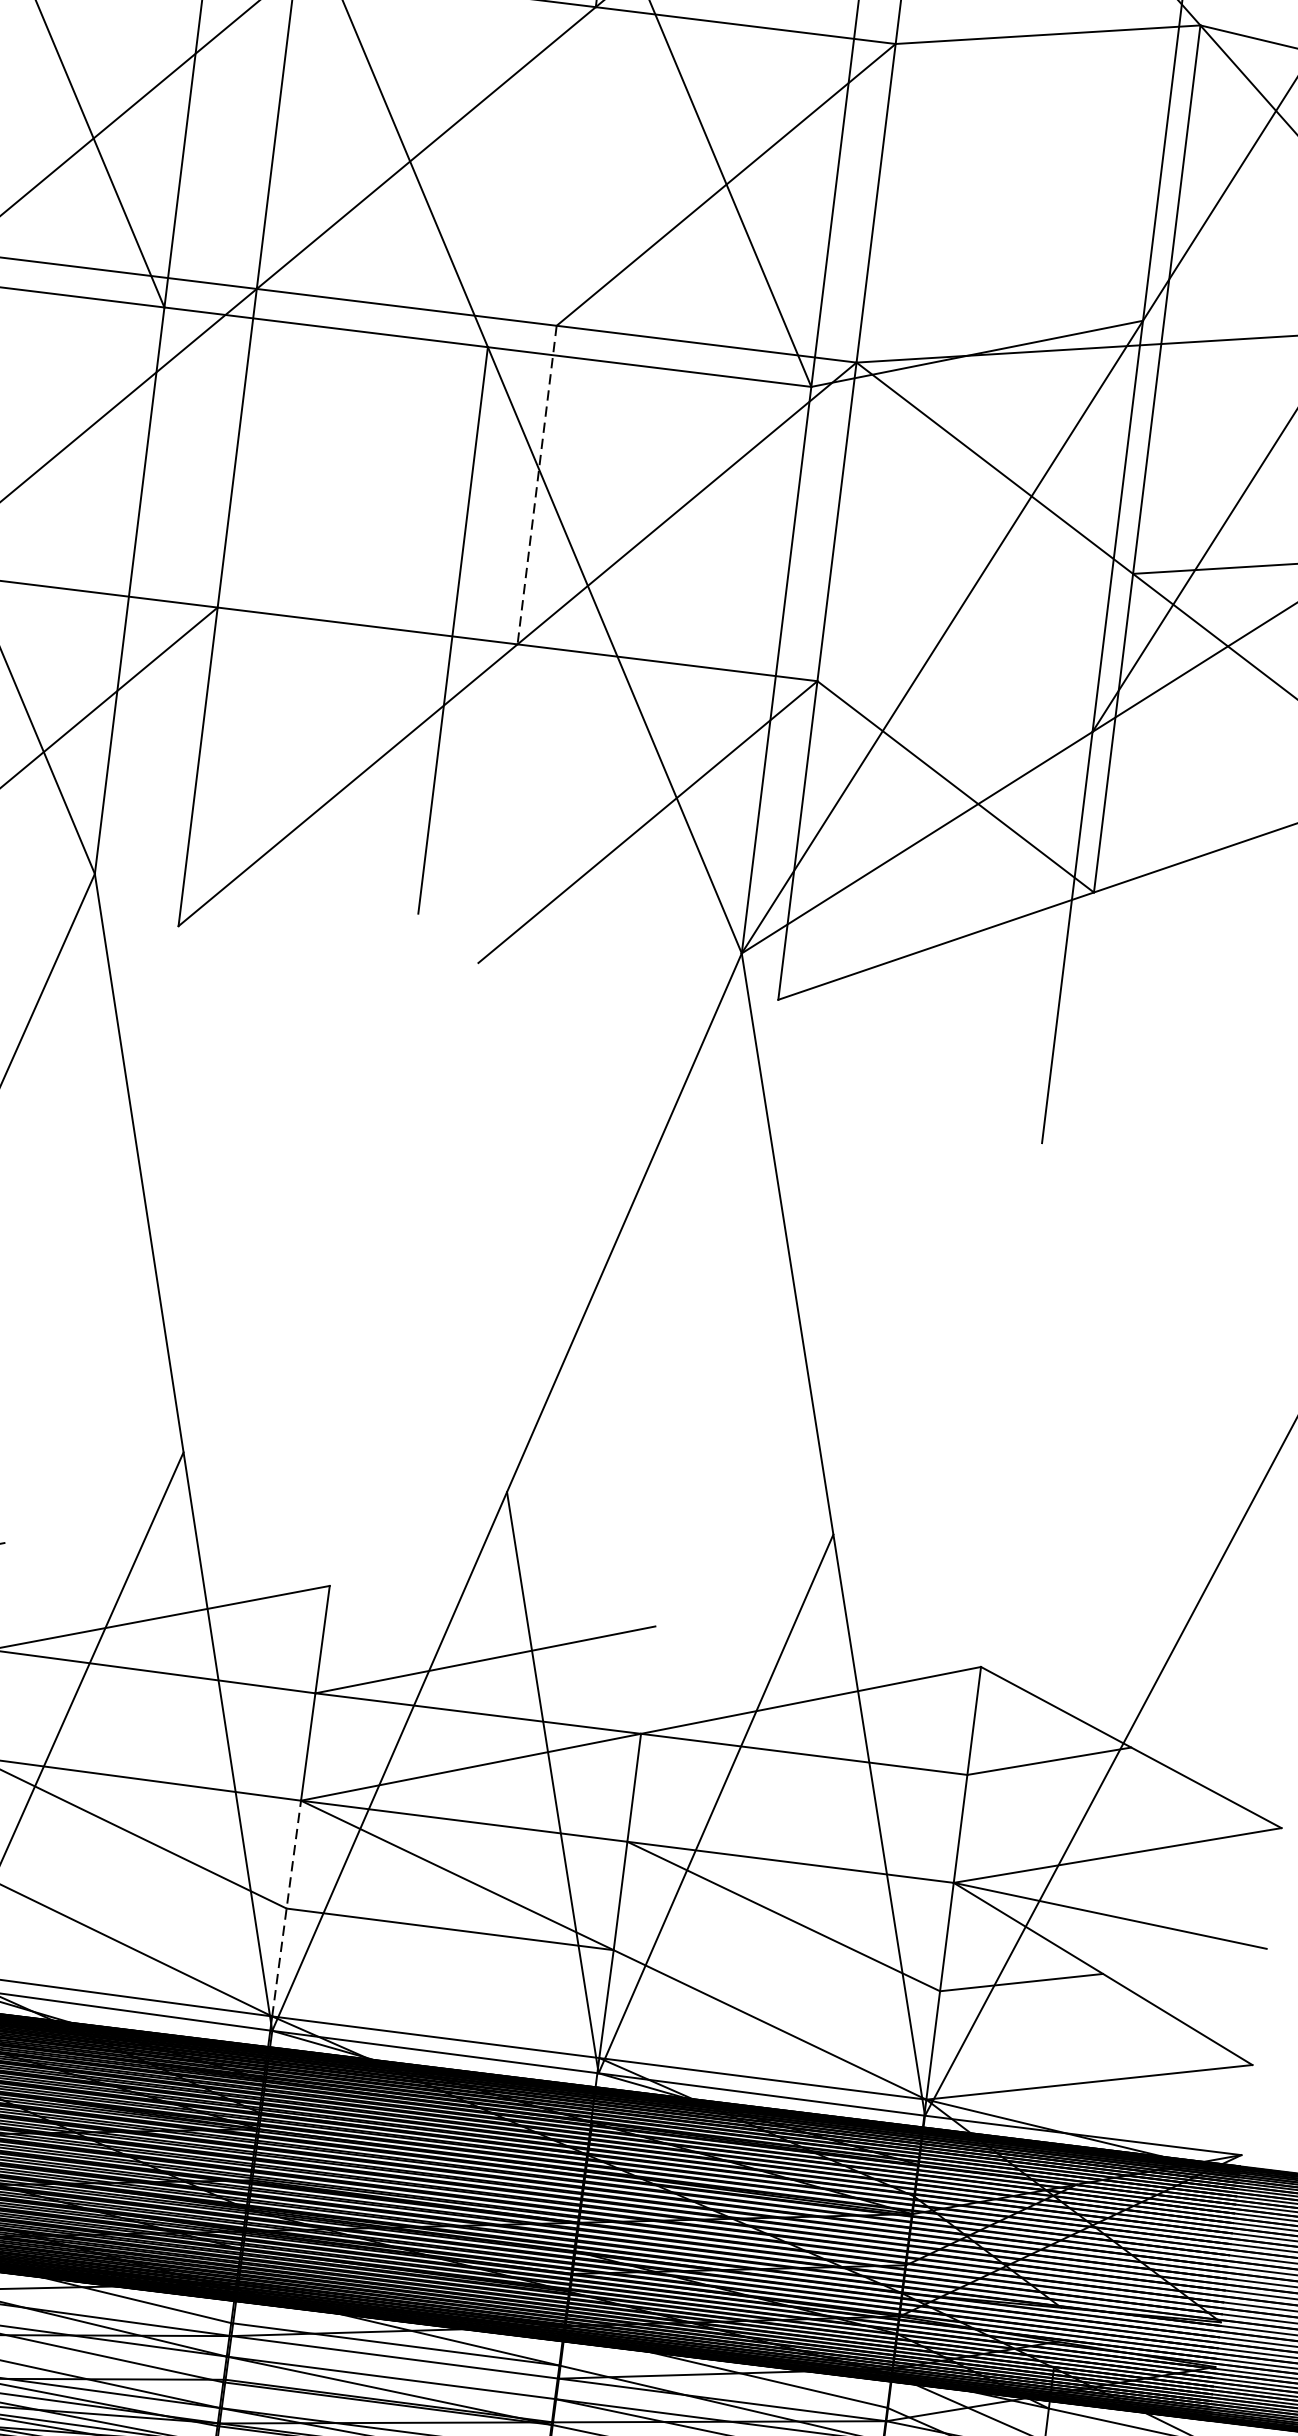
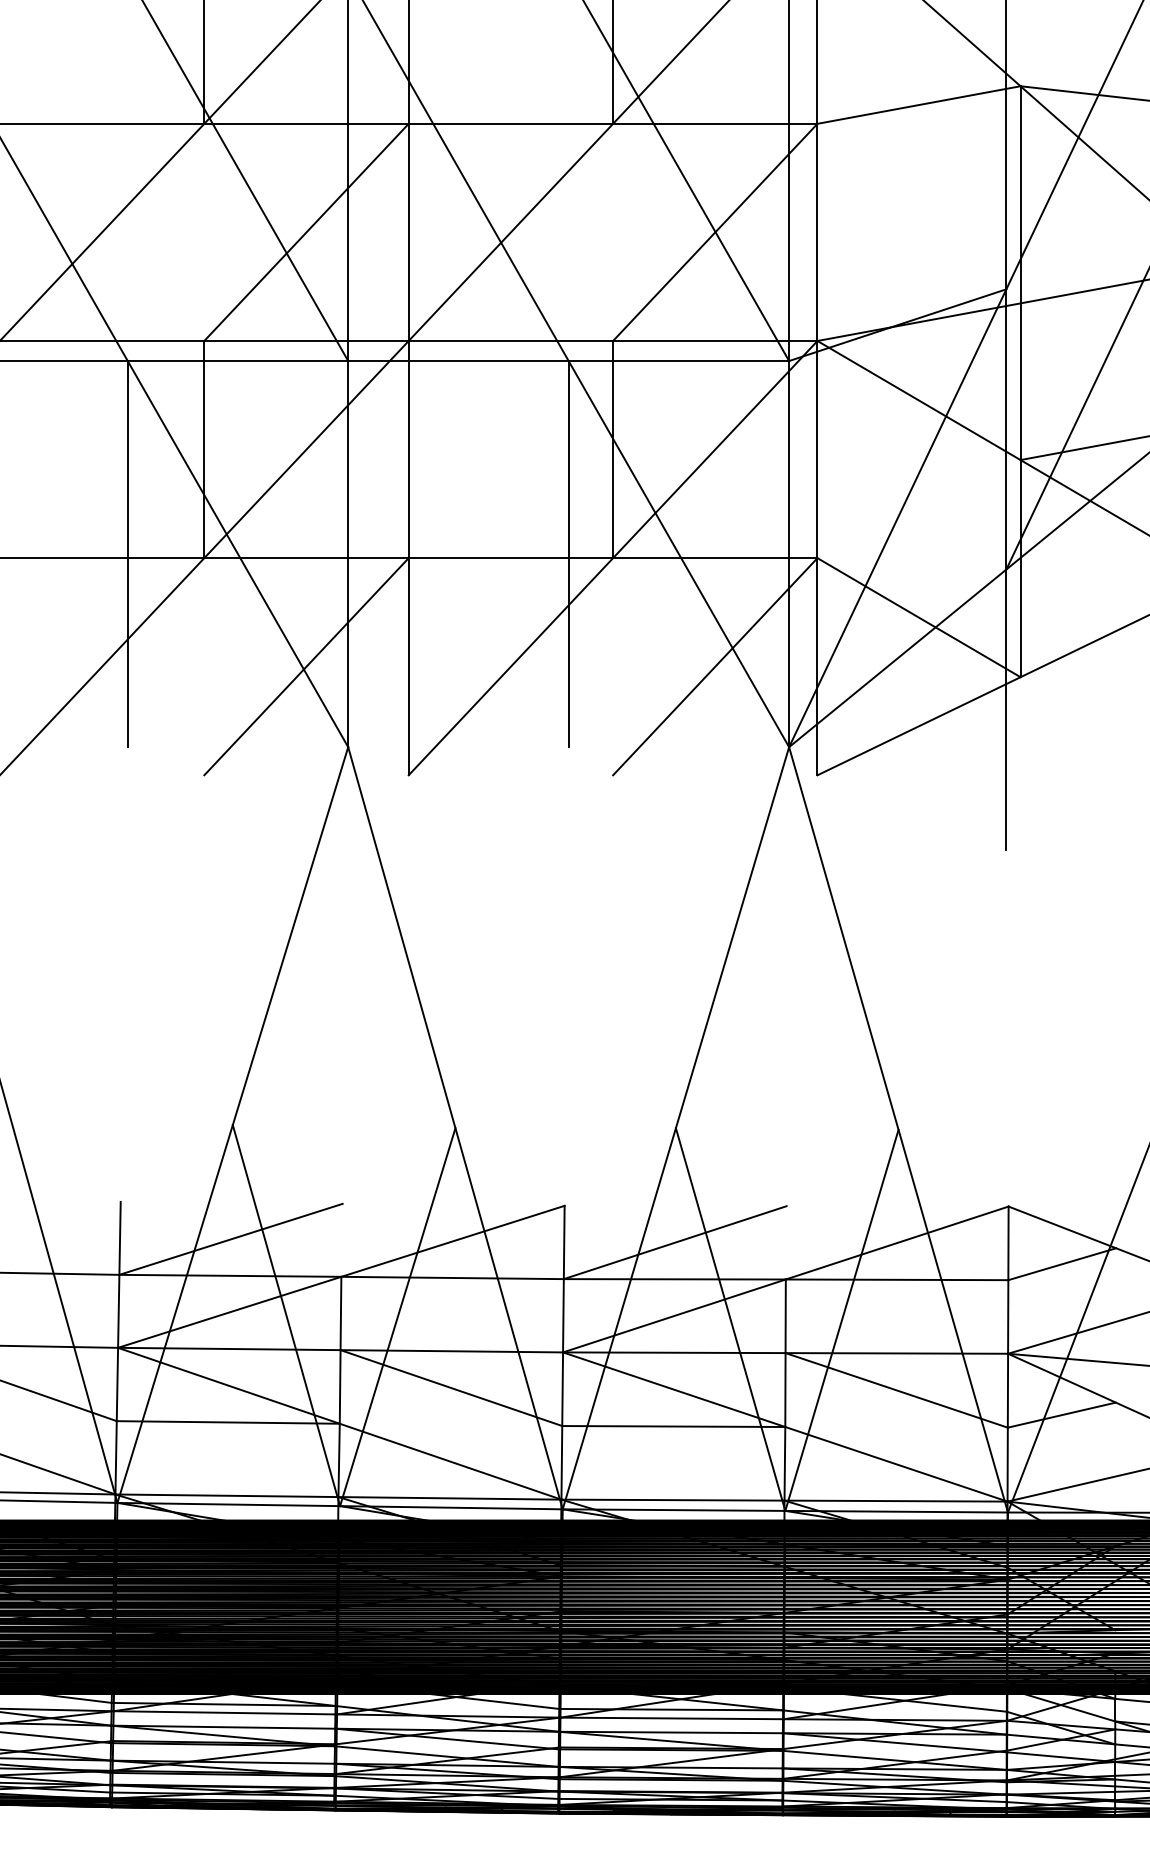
line: (537, 485) -> (613, 449), dashed -> solid
line: (286, 1909) -> (562, 1426), dashed -> solid

